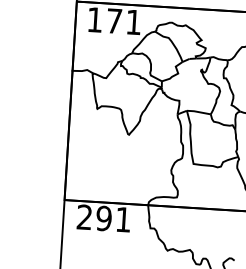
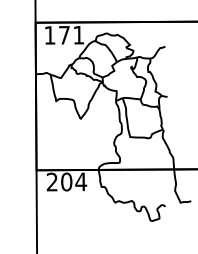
text: (114, 218) -> (74, 181), 291 -> 204

